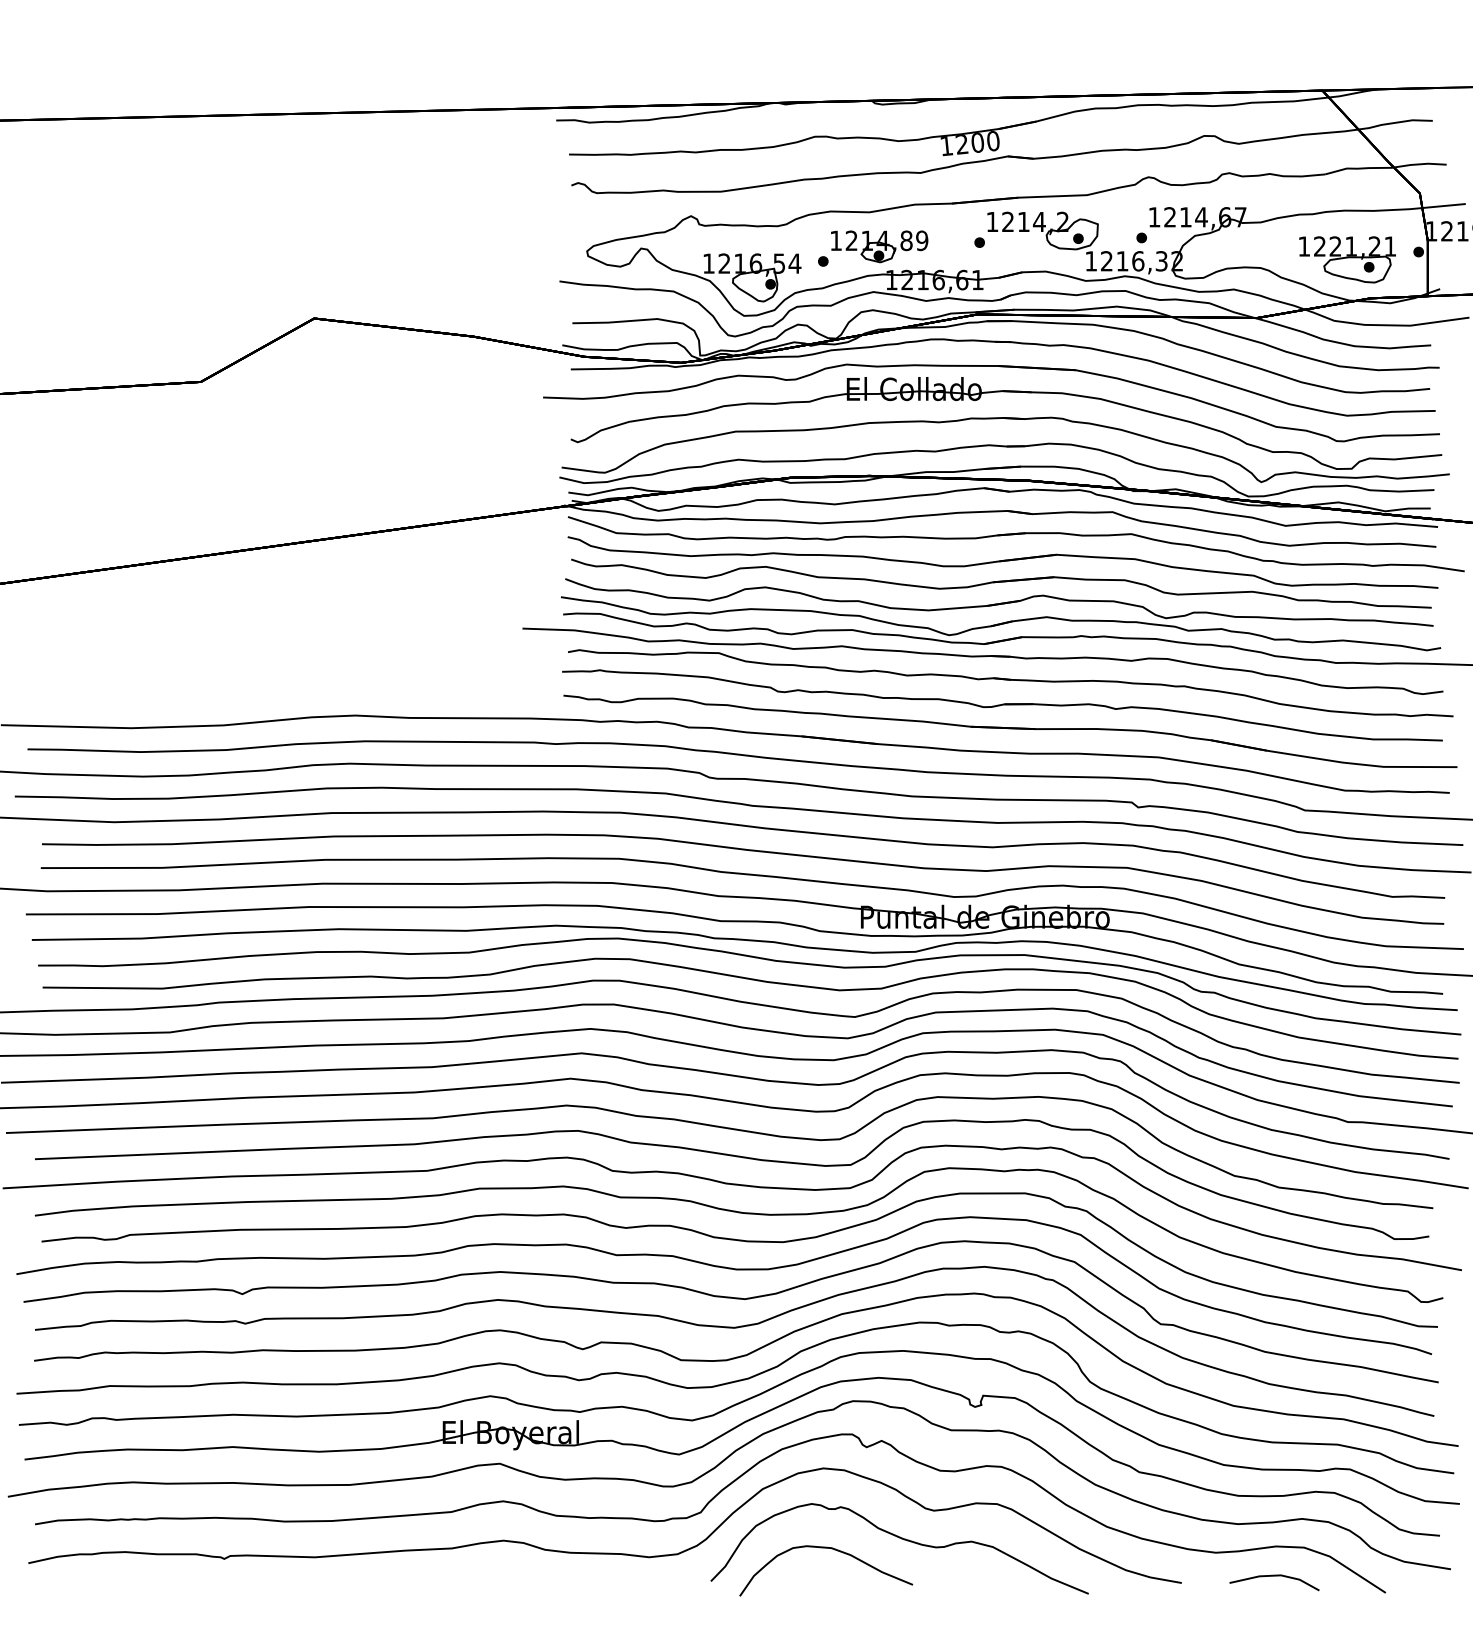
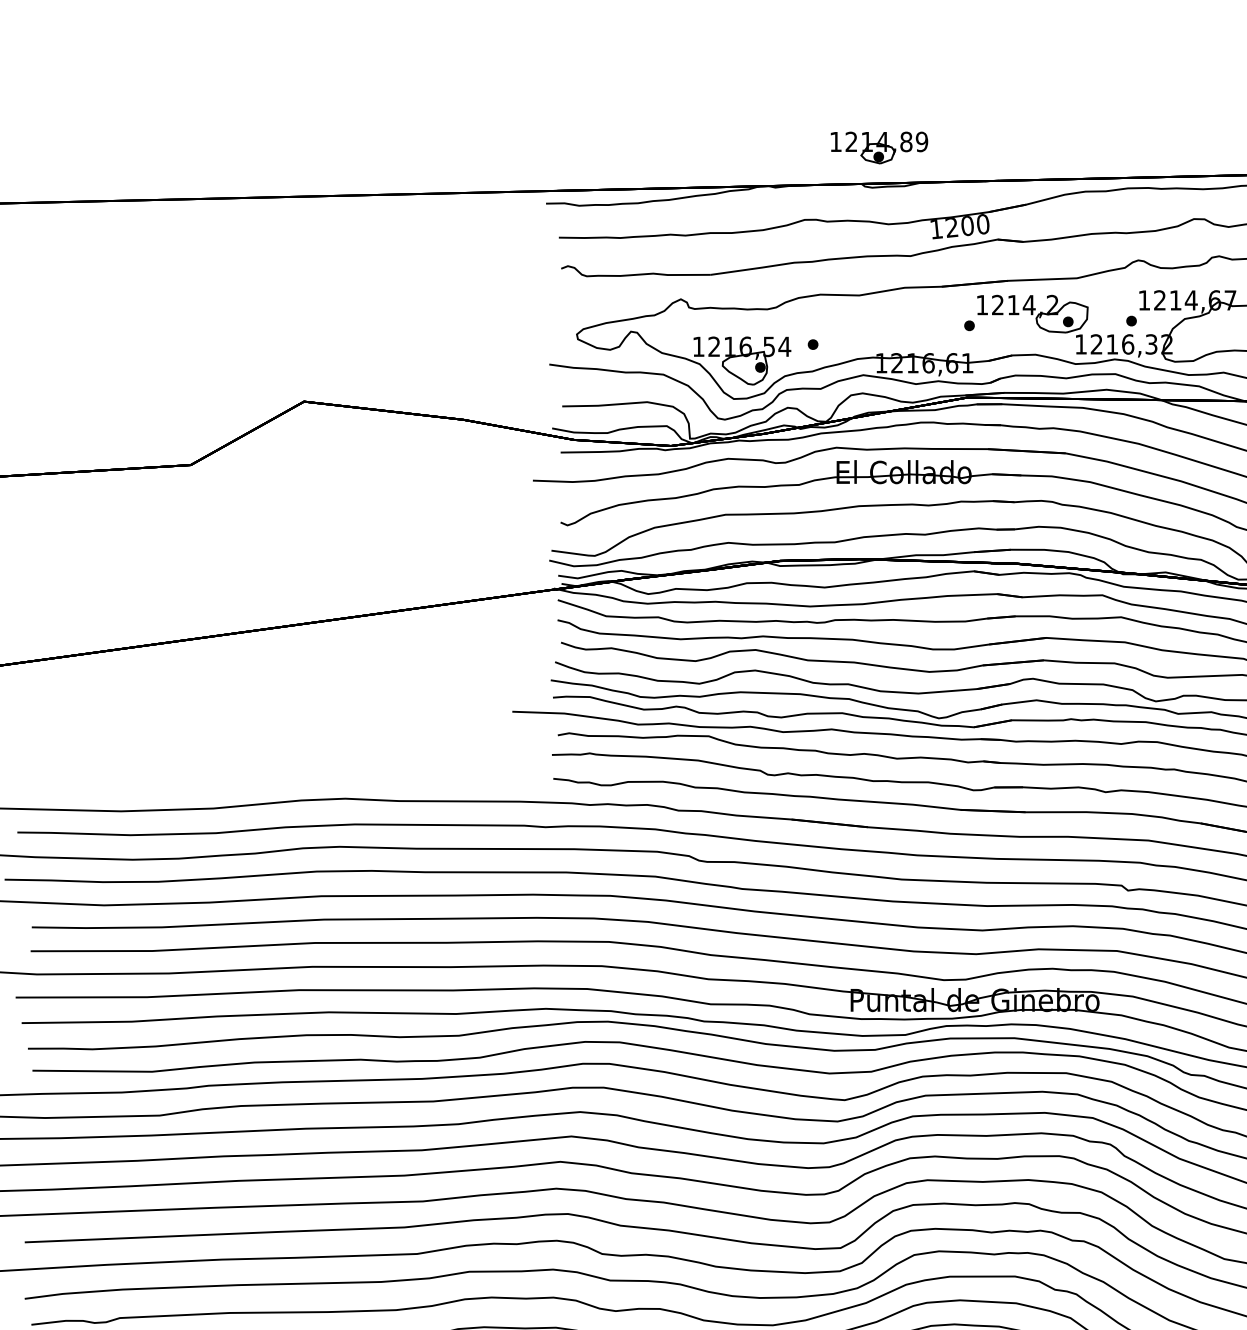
part: (879, 246) -> (879, 147), moved

